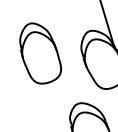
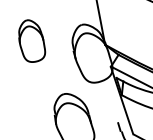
part: (39, 52) -> (31, 40), size x0.7

